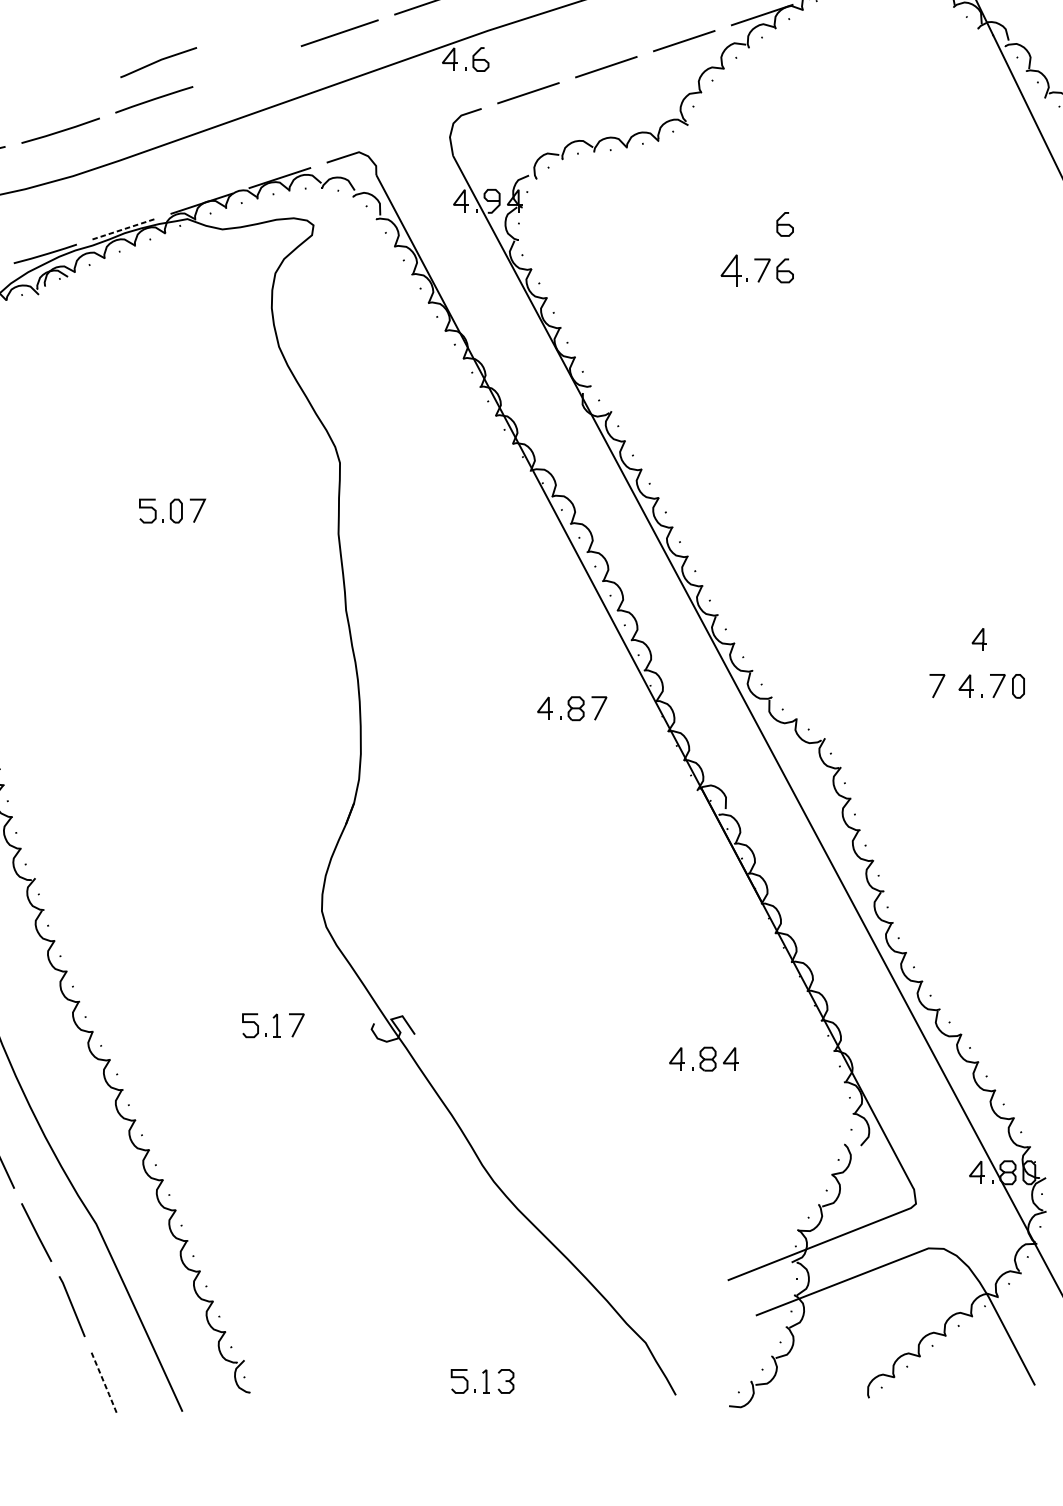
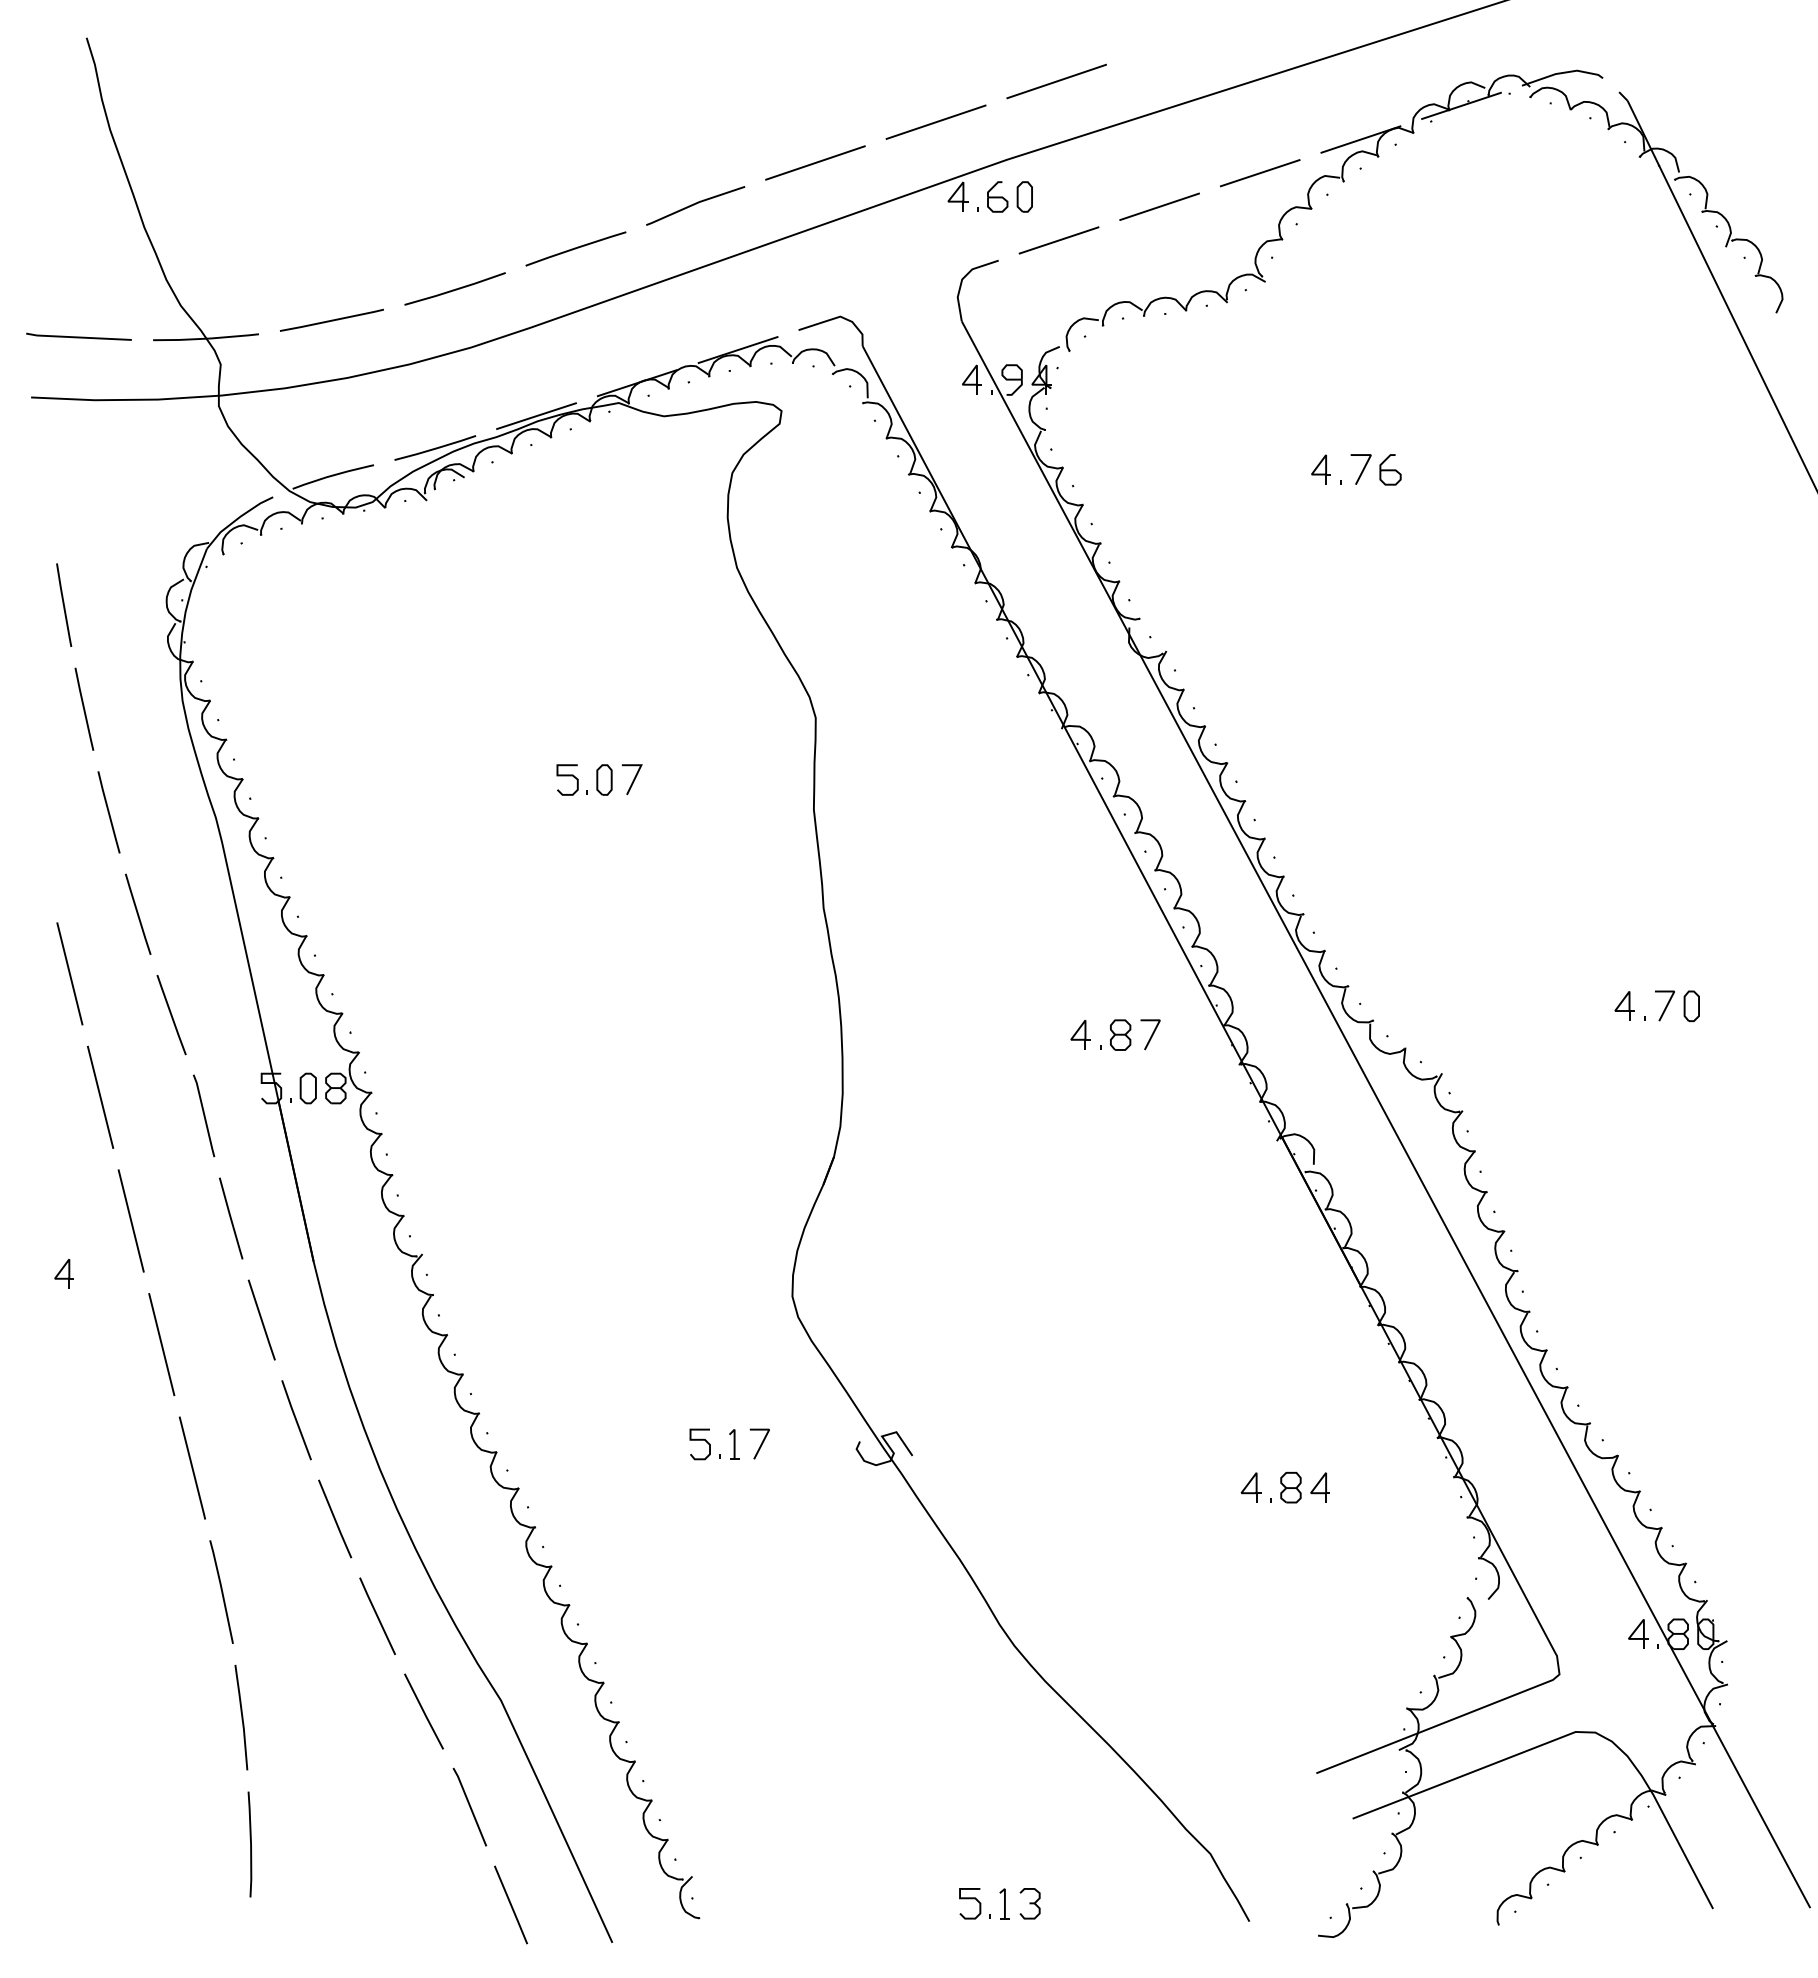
part: (501, 59) -> (1024, 196), added
line: (158, 61) -> (695, 204), moved
part: (785, 224) -> (1390, 409), removed
line: (124, 228) -> (537, 415), dashed -> solid
part: (730, 270) -> (1320, 469), size x0.71
part: (979, 639) -> (1641, 945), removed
line: (937, 686) -> (1587, 1006), removed
line: (104, 1382) -> (511, 1905), dashed -> solid

